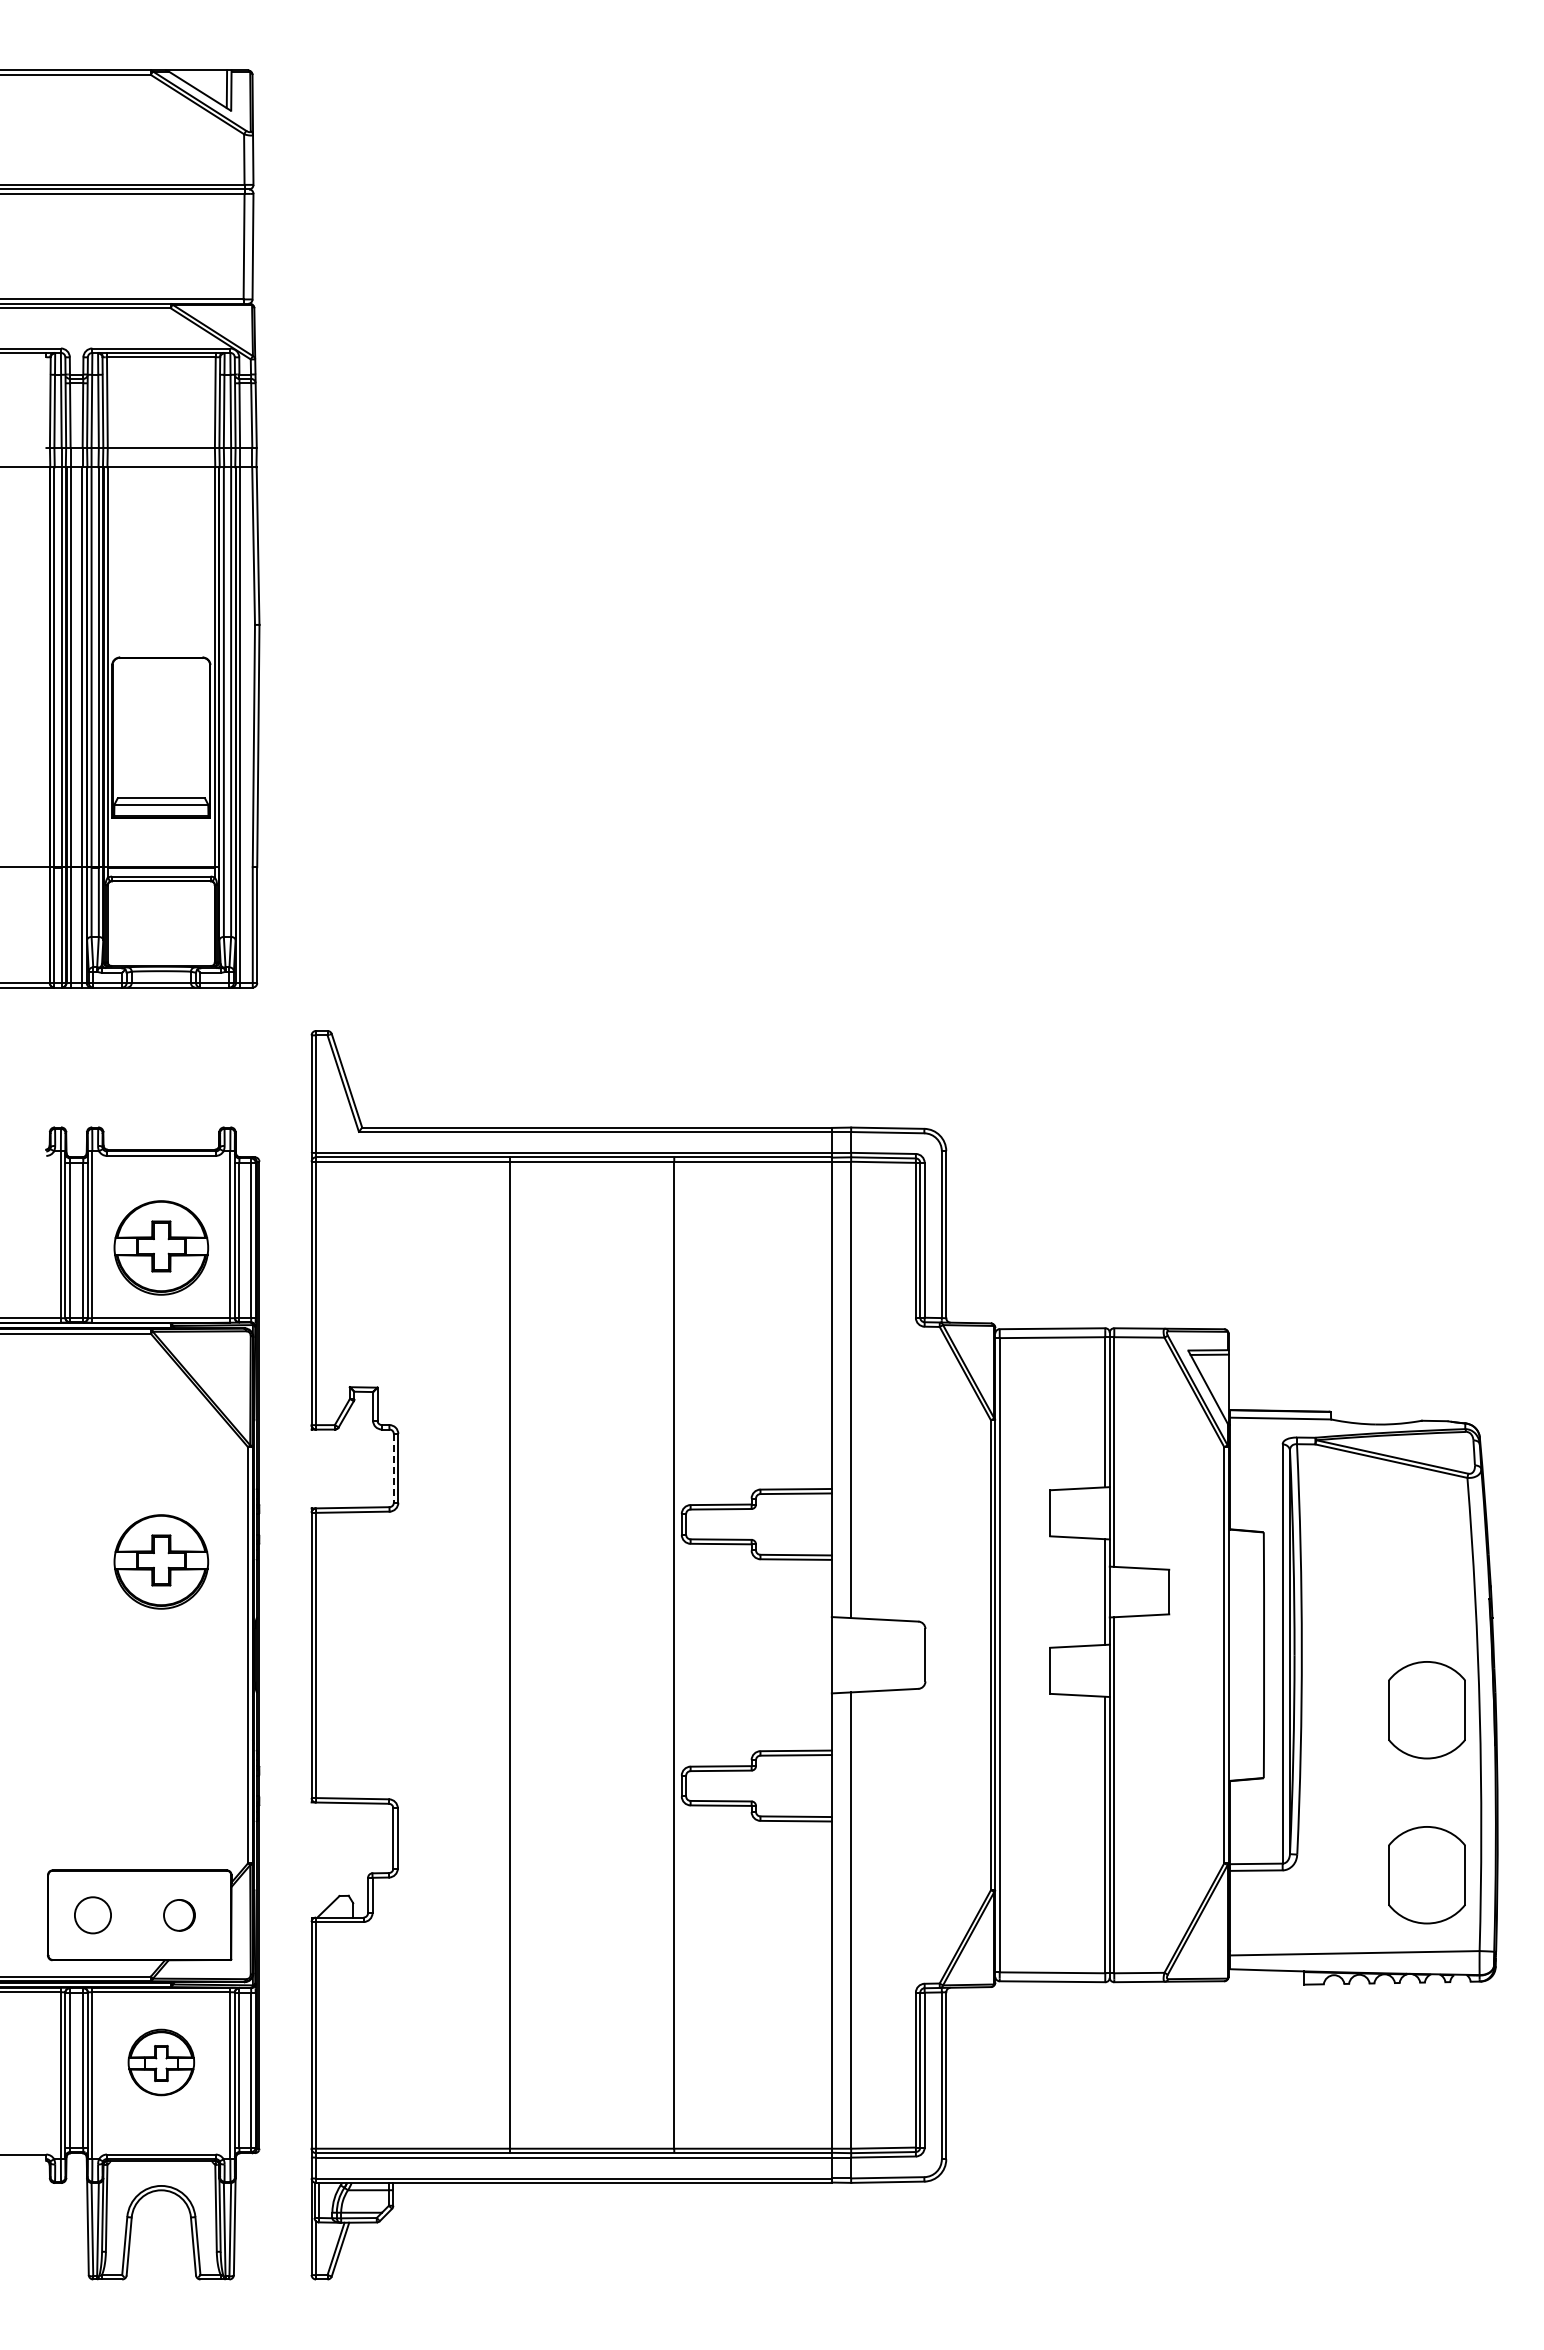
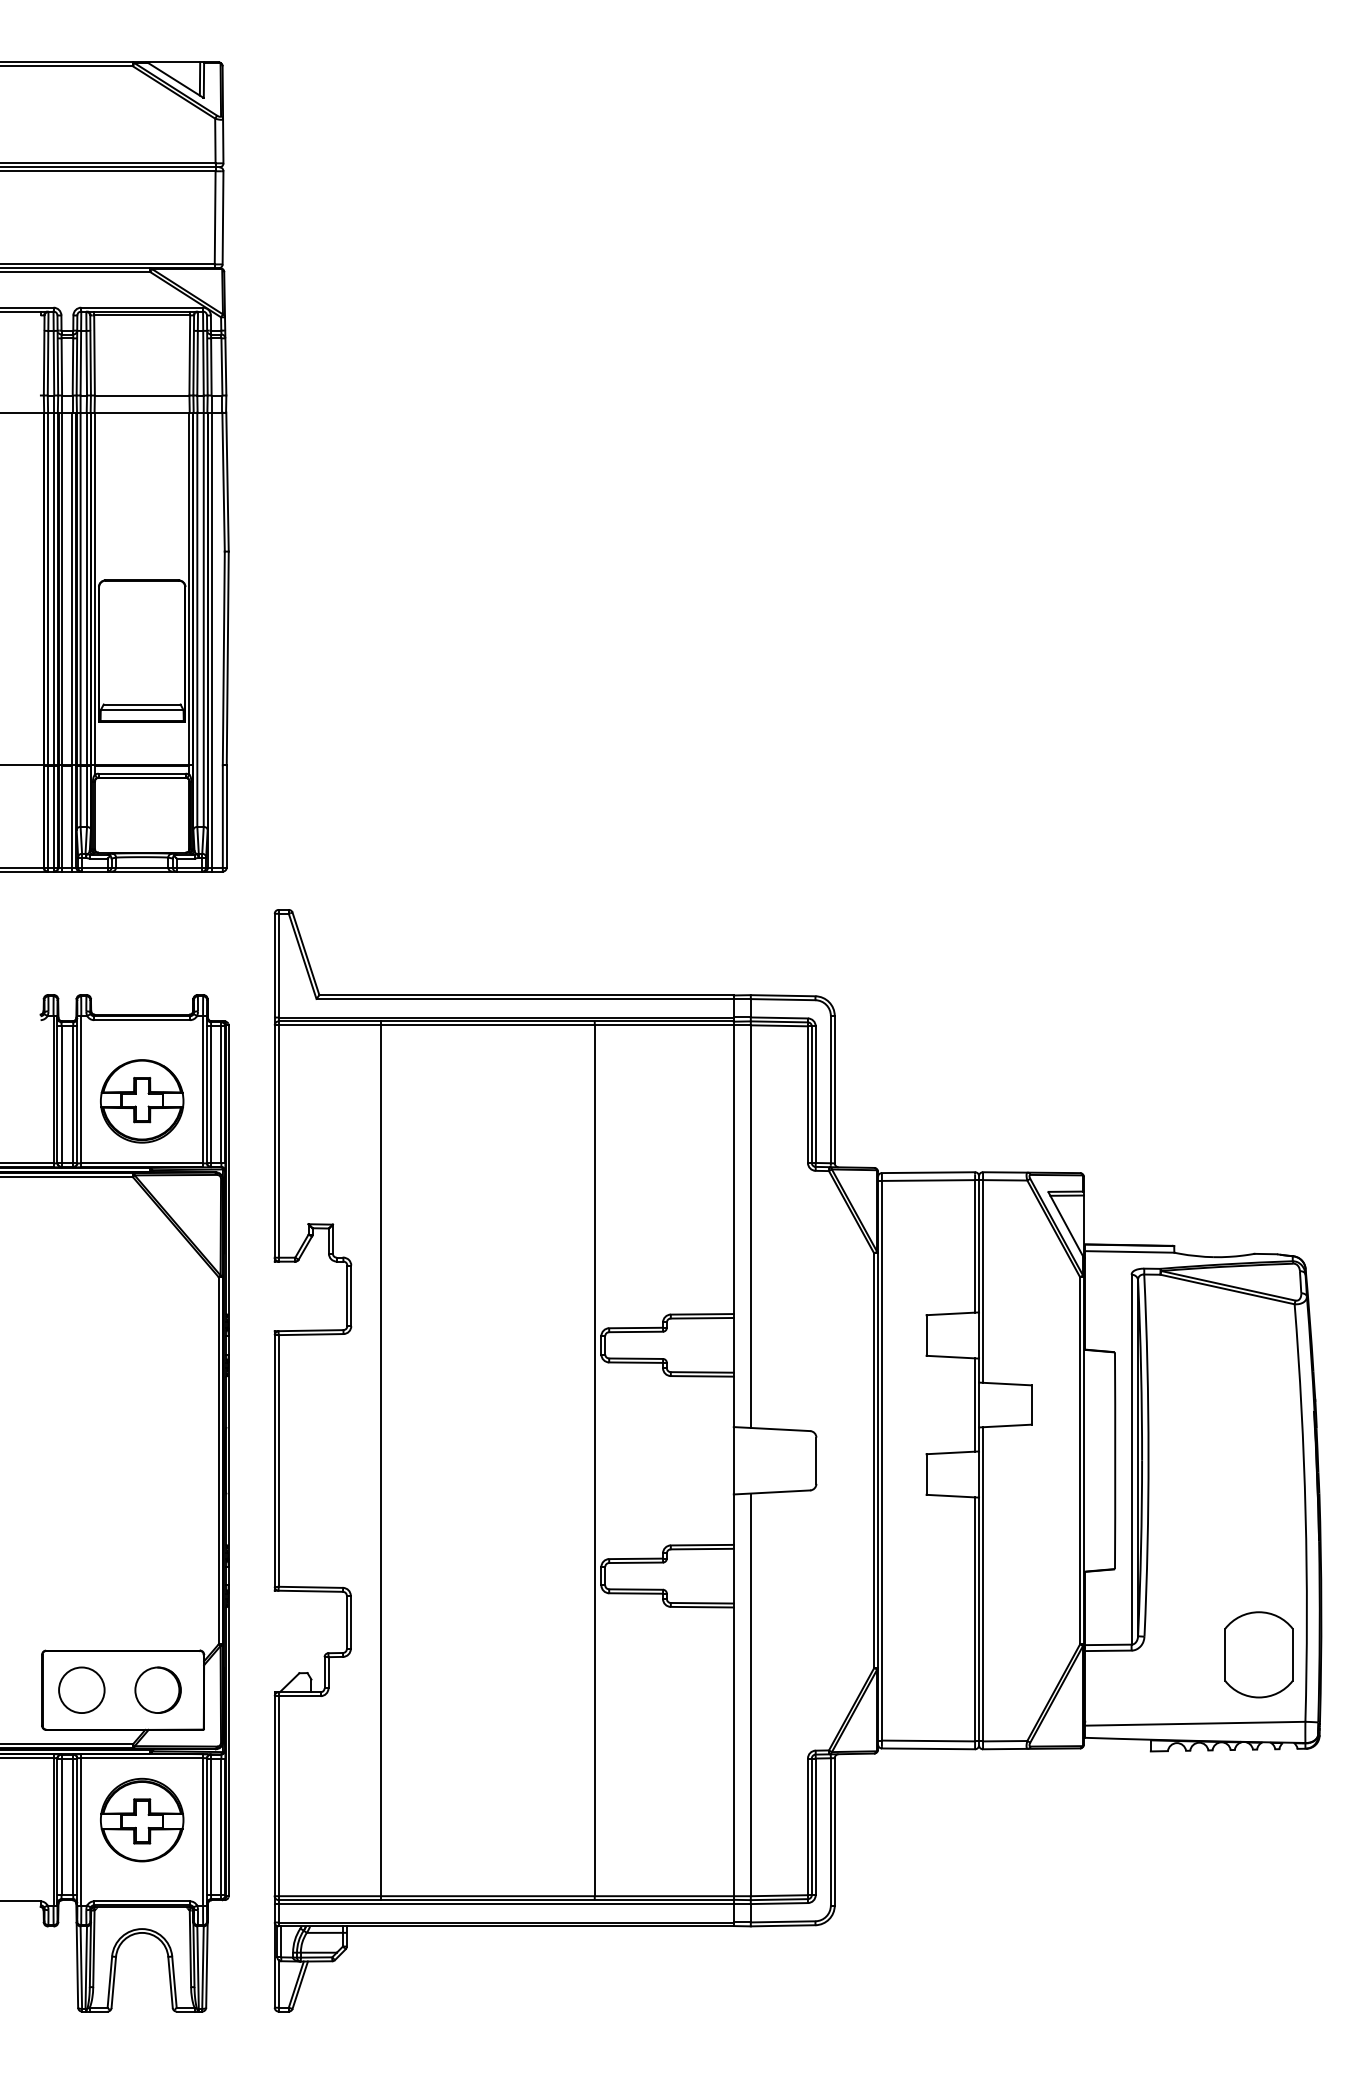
line: (393, 1468) -> (347, 1295), dashed -> solid
part: (161, 1561) -> (142, 1378), removed
line: (510, 1655) -> (381, 1460), moved
part: (1426, 1710) -> (1258, 1509), removed
circle: (92, 1915) -> (81, 1690), size x1.43
part: (179, 1915) -> (158, 1690), size x1.67
part: (161, 2062) -> (142, 1820), size x1.43

